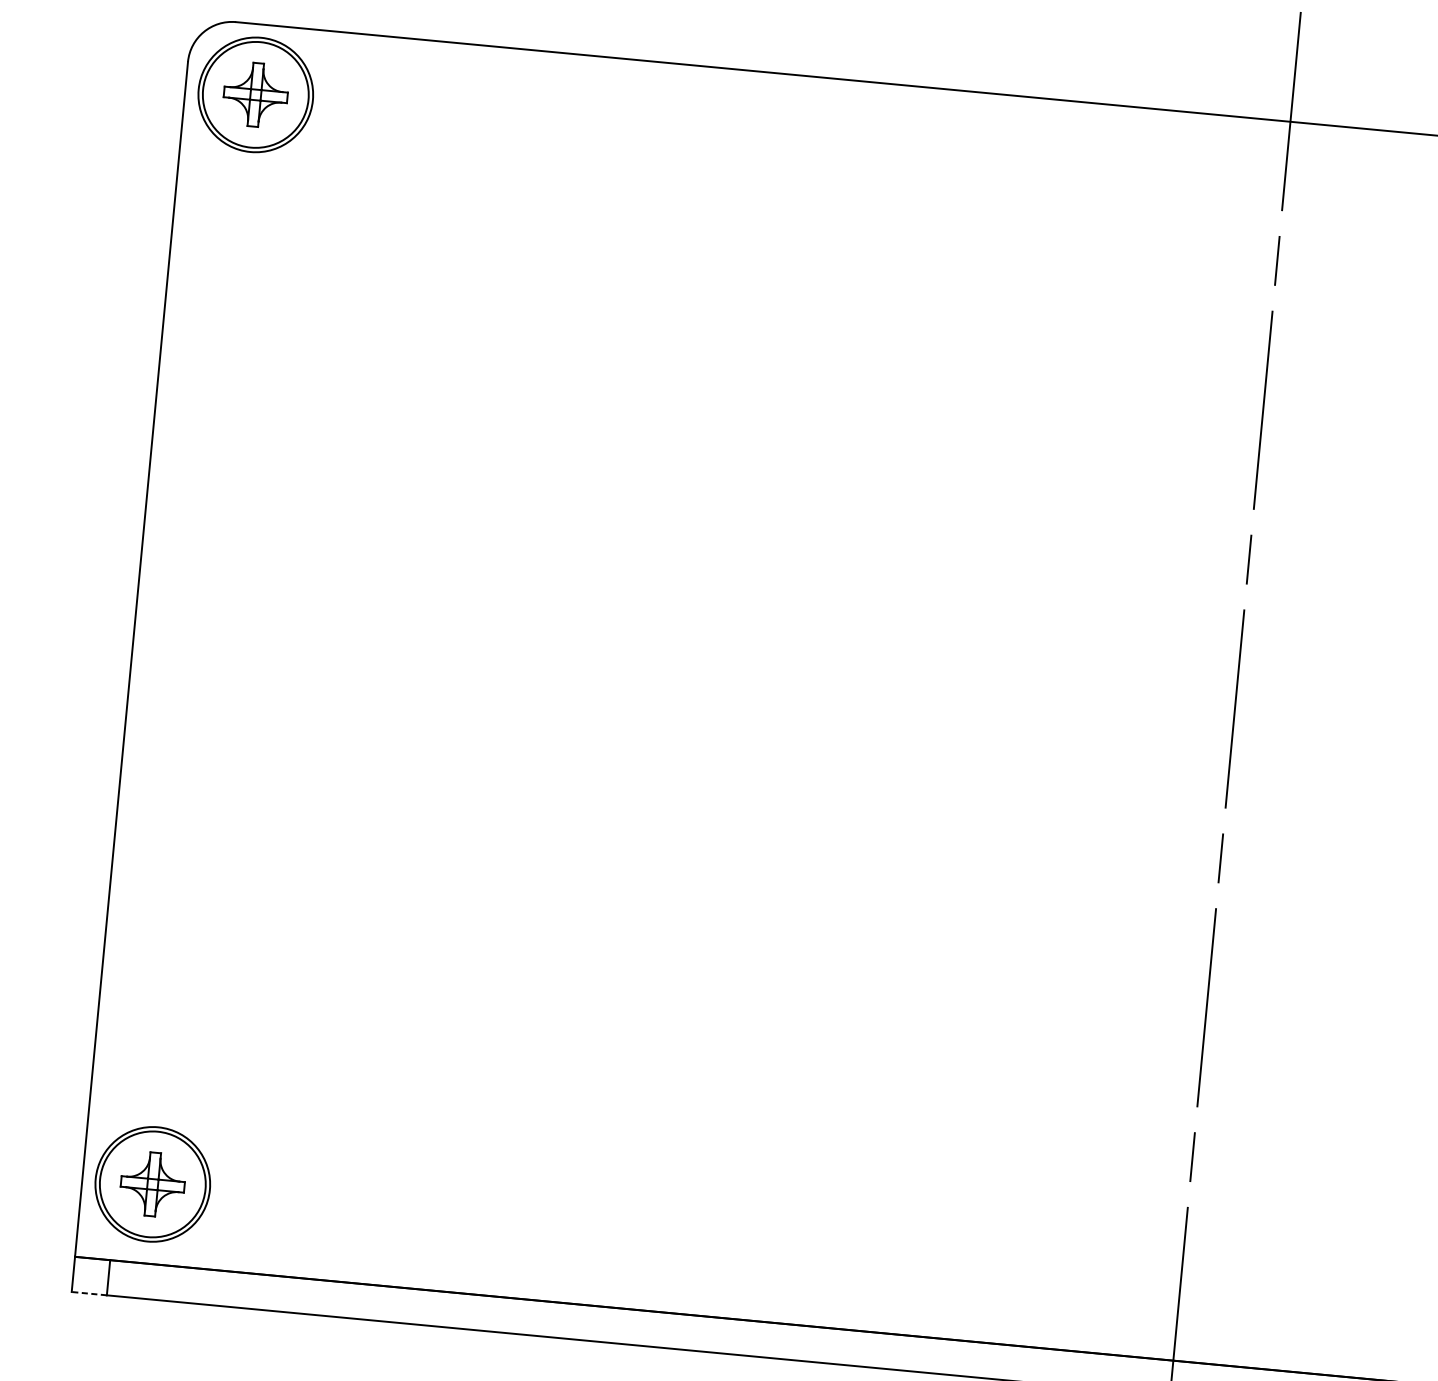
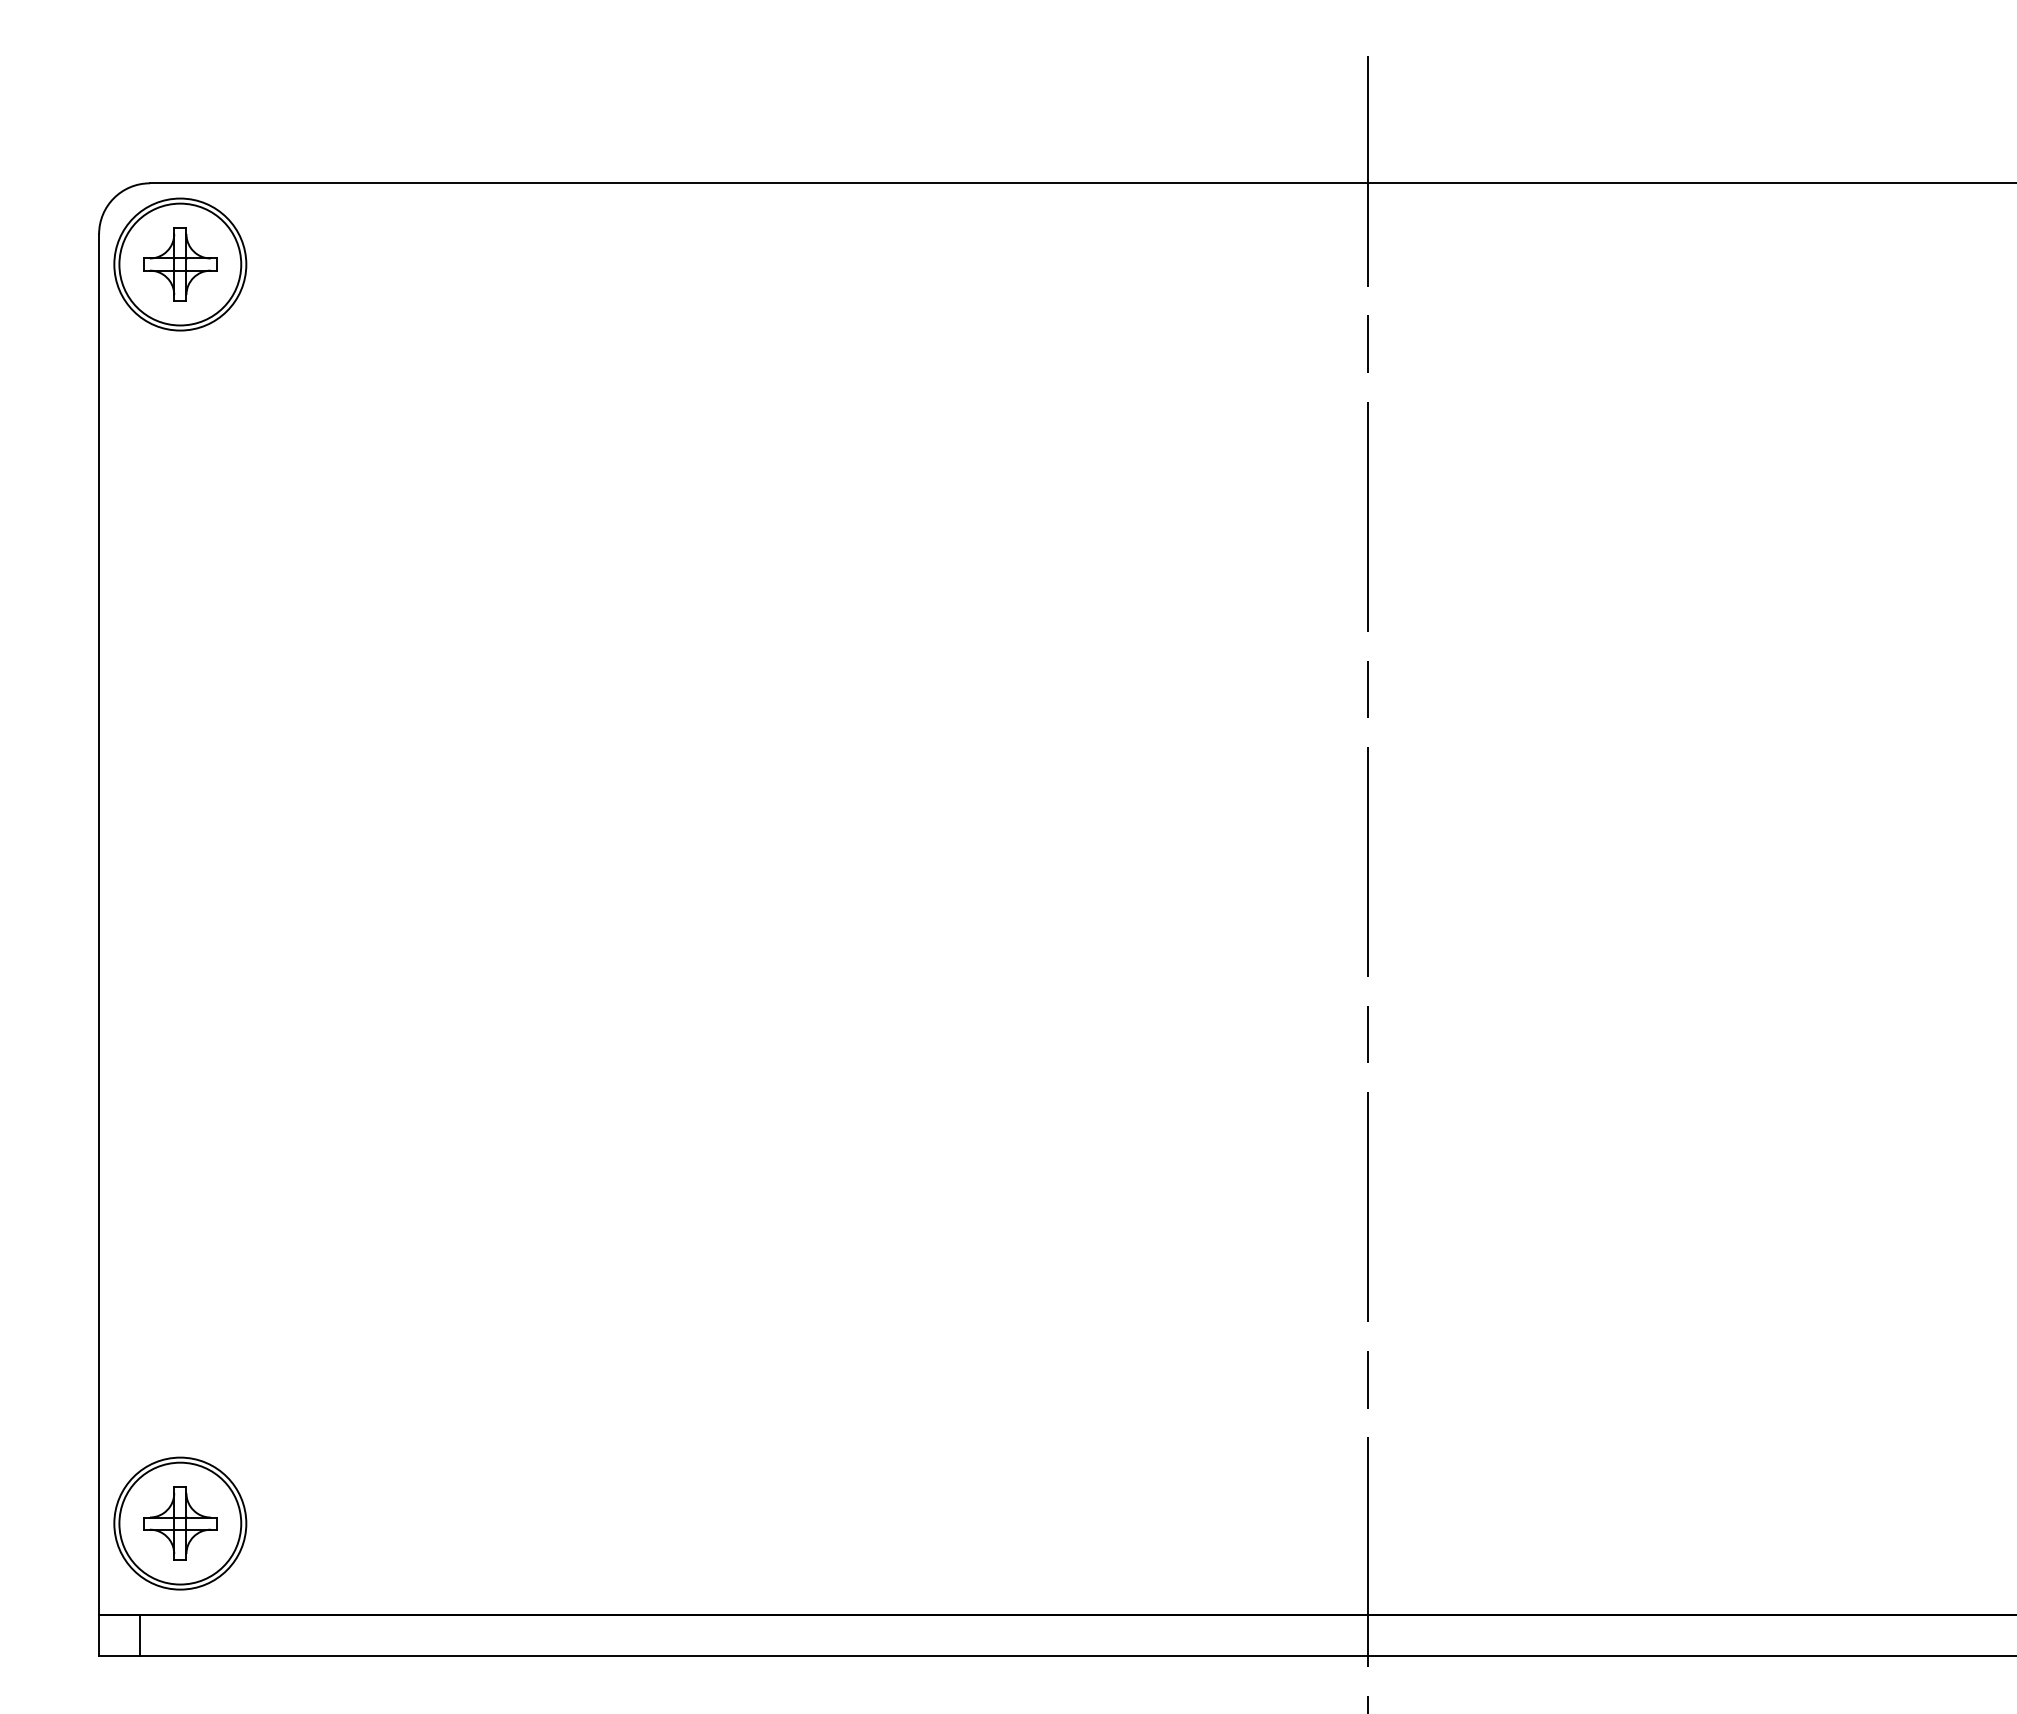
line: (88, 1293) -> (118, 1655), dashed -> solid

